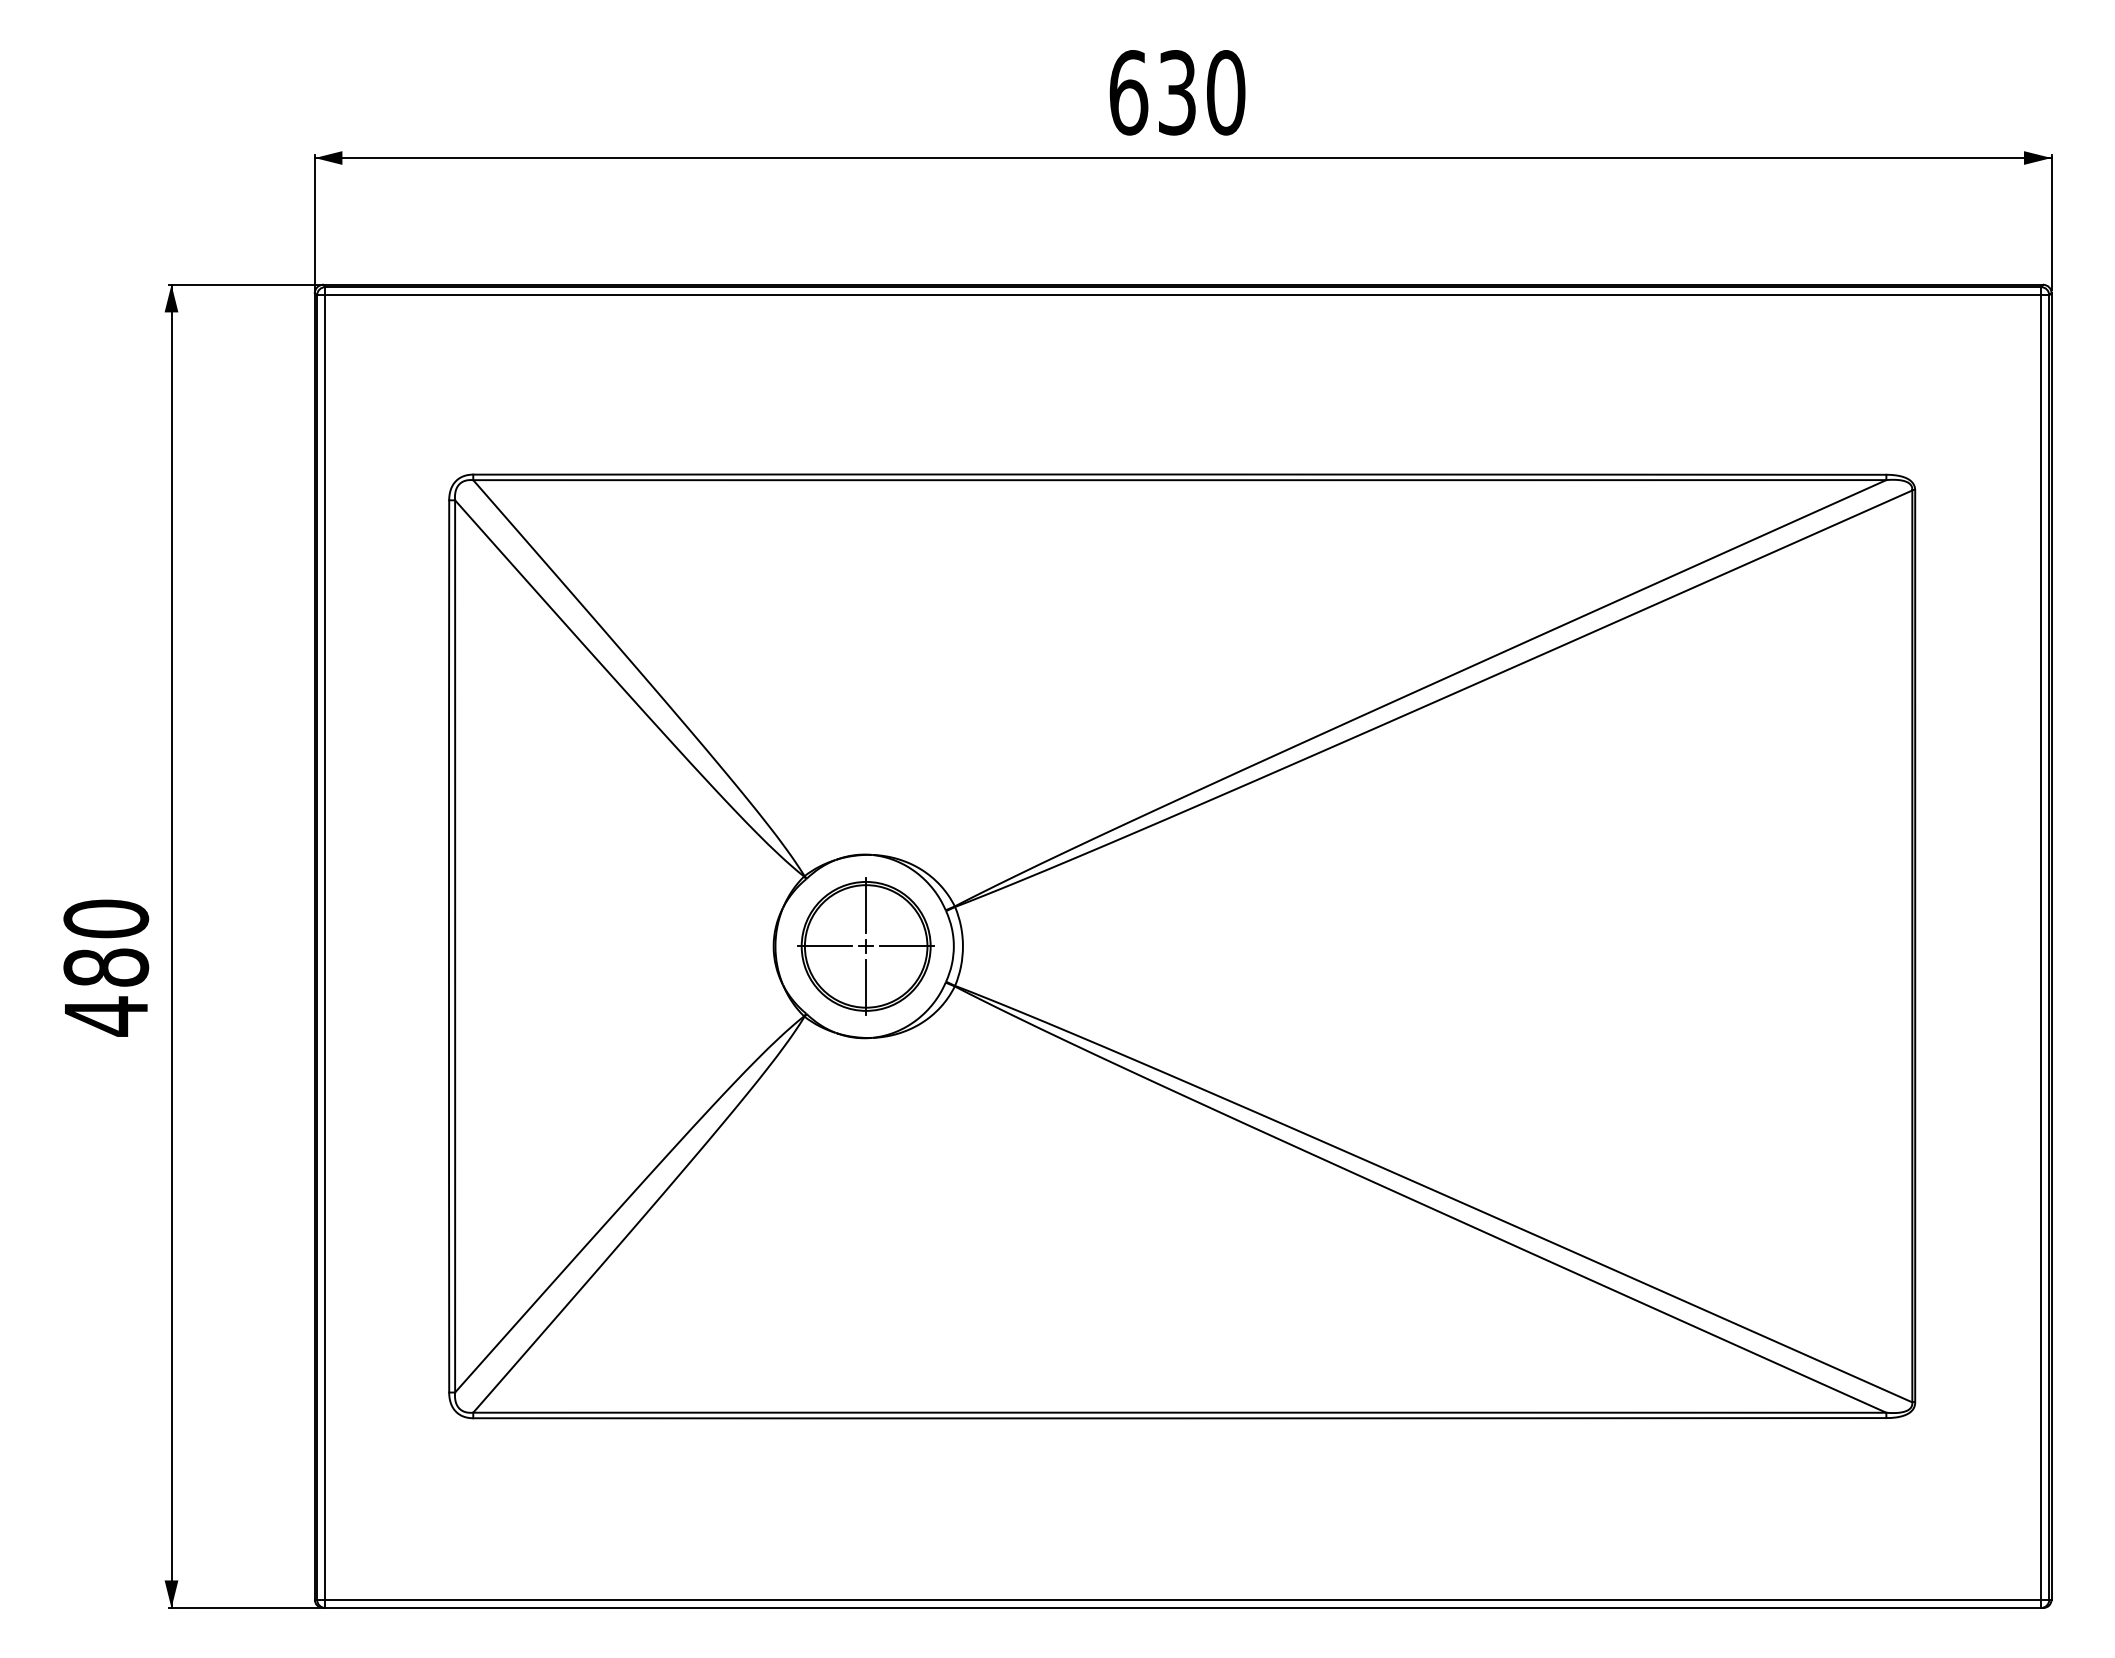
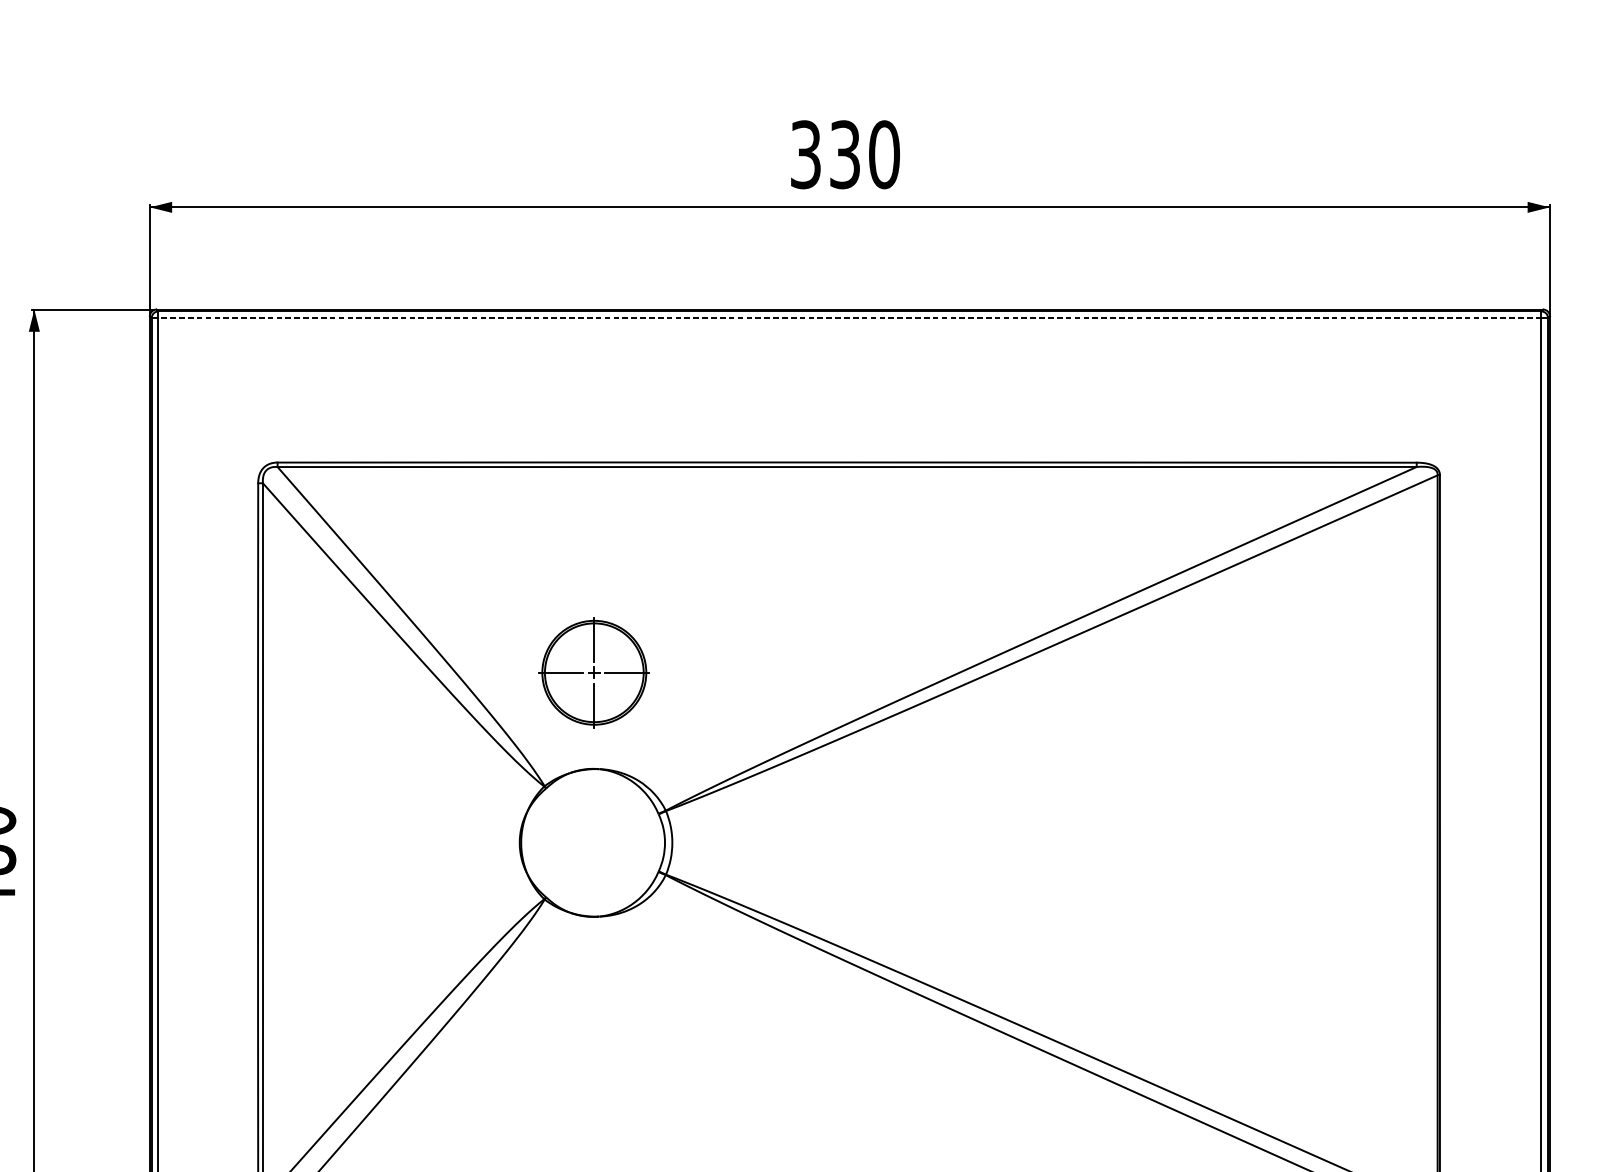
text: (1128, 92) -> (805, 154), 630 -> 330
line: (1183, 295) -> (850, 318), solid -> dashed
part: (865, 946) -> (593, 672), moved

